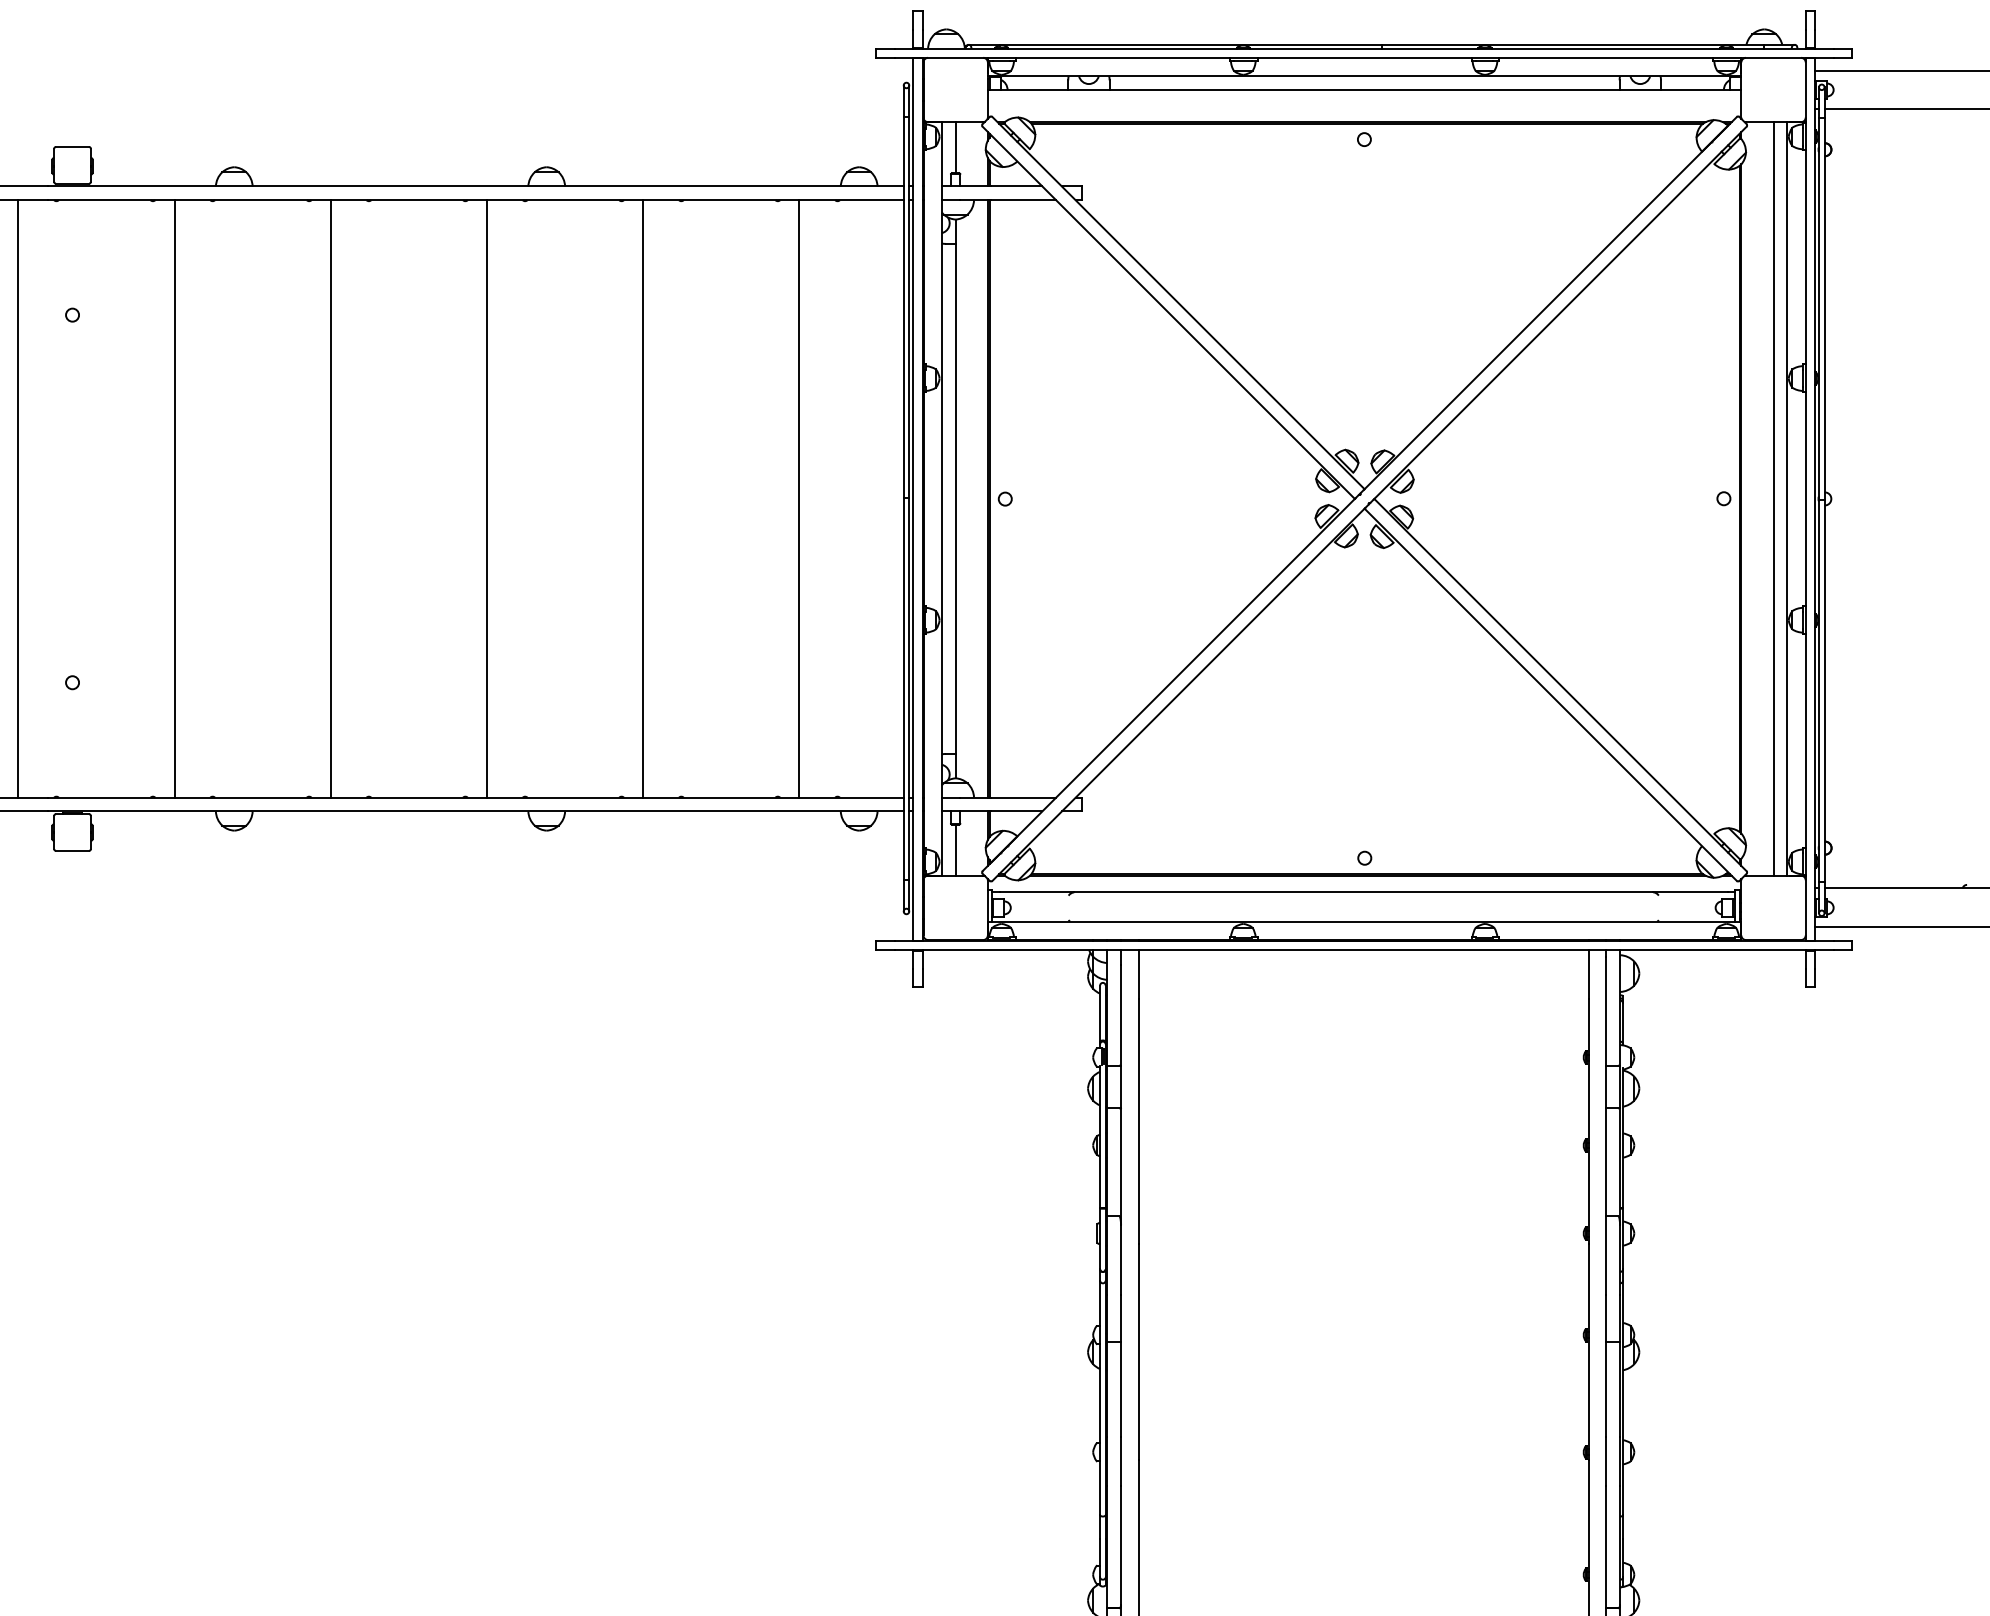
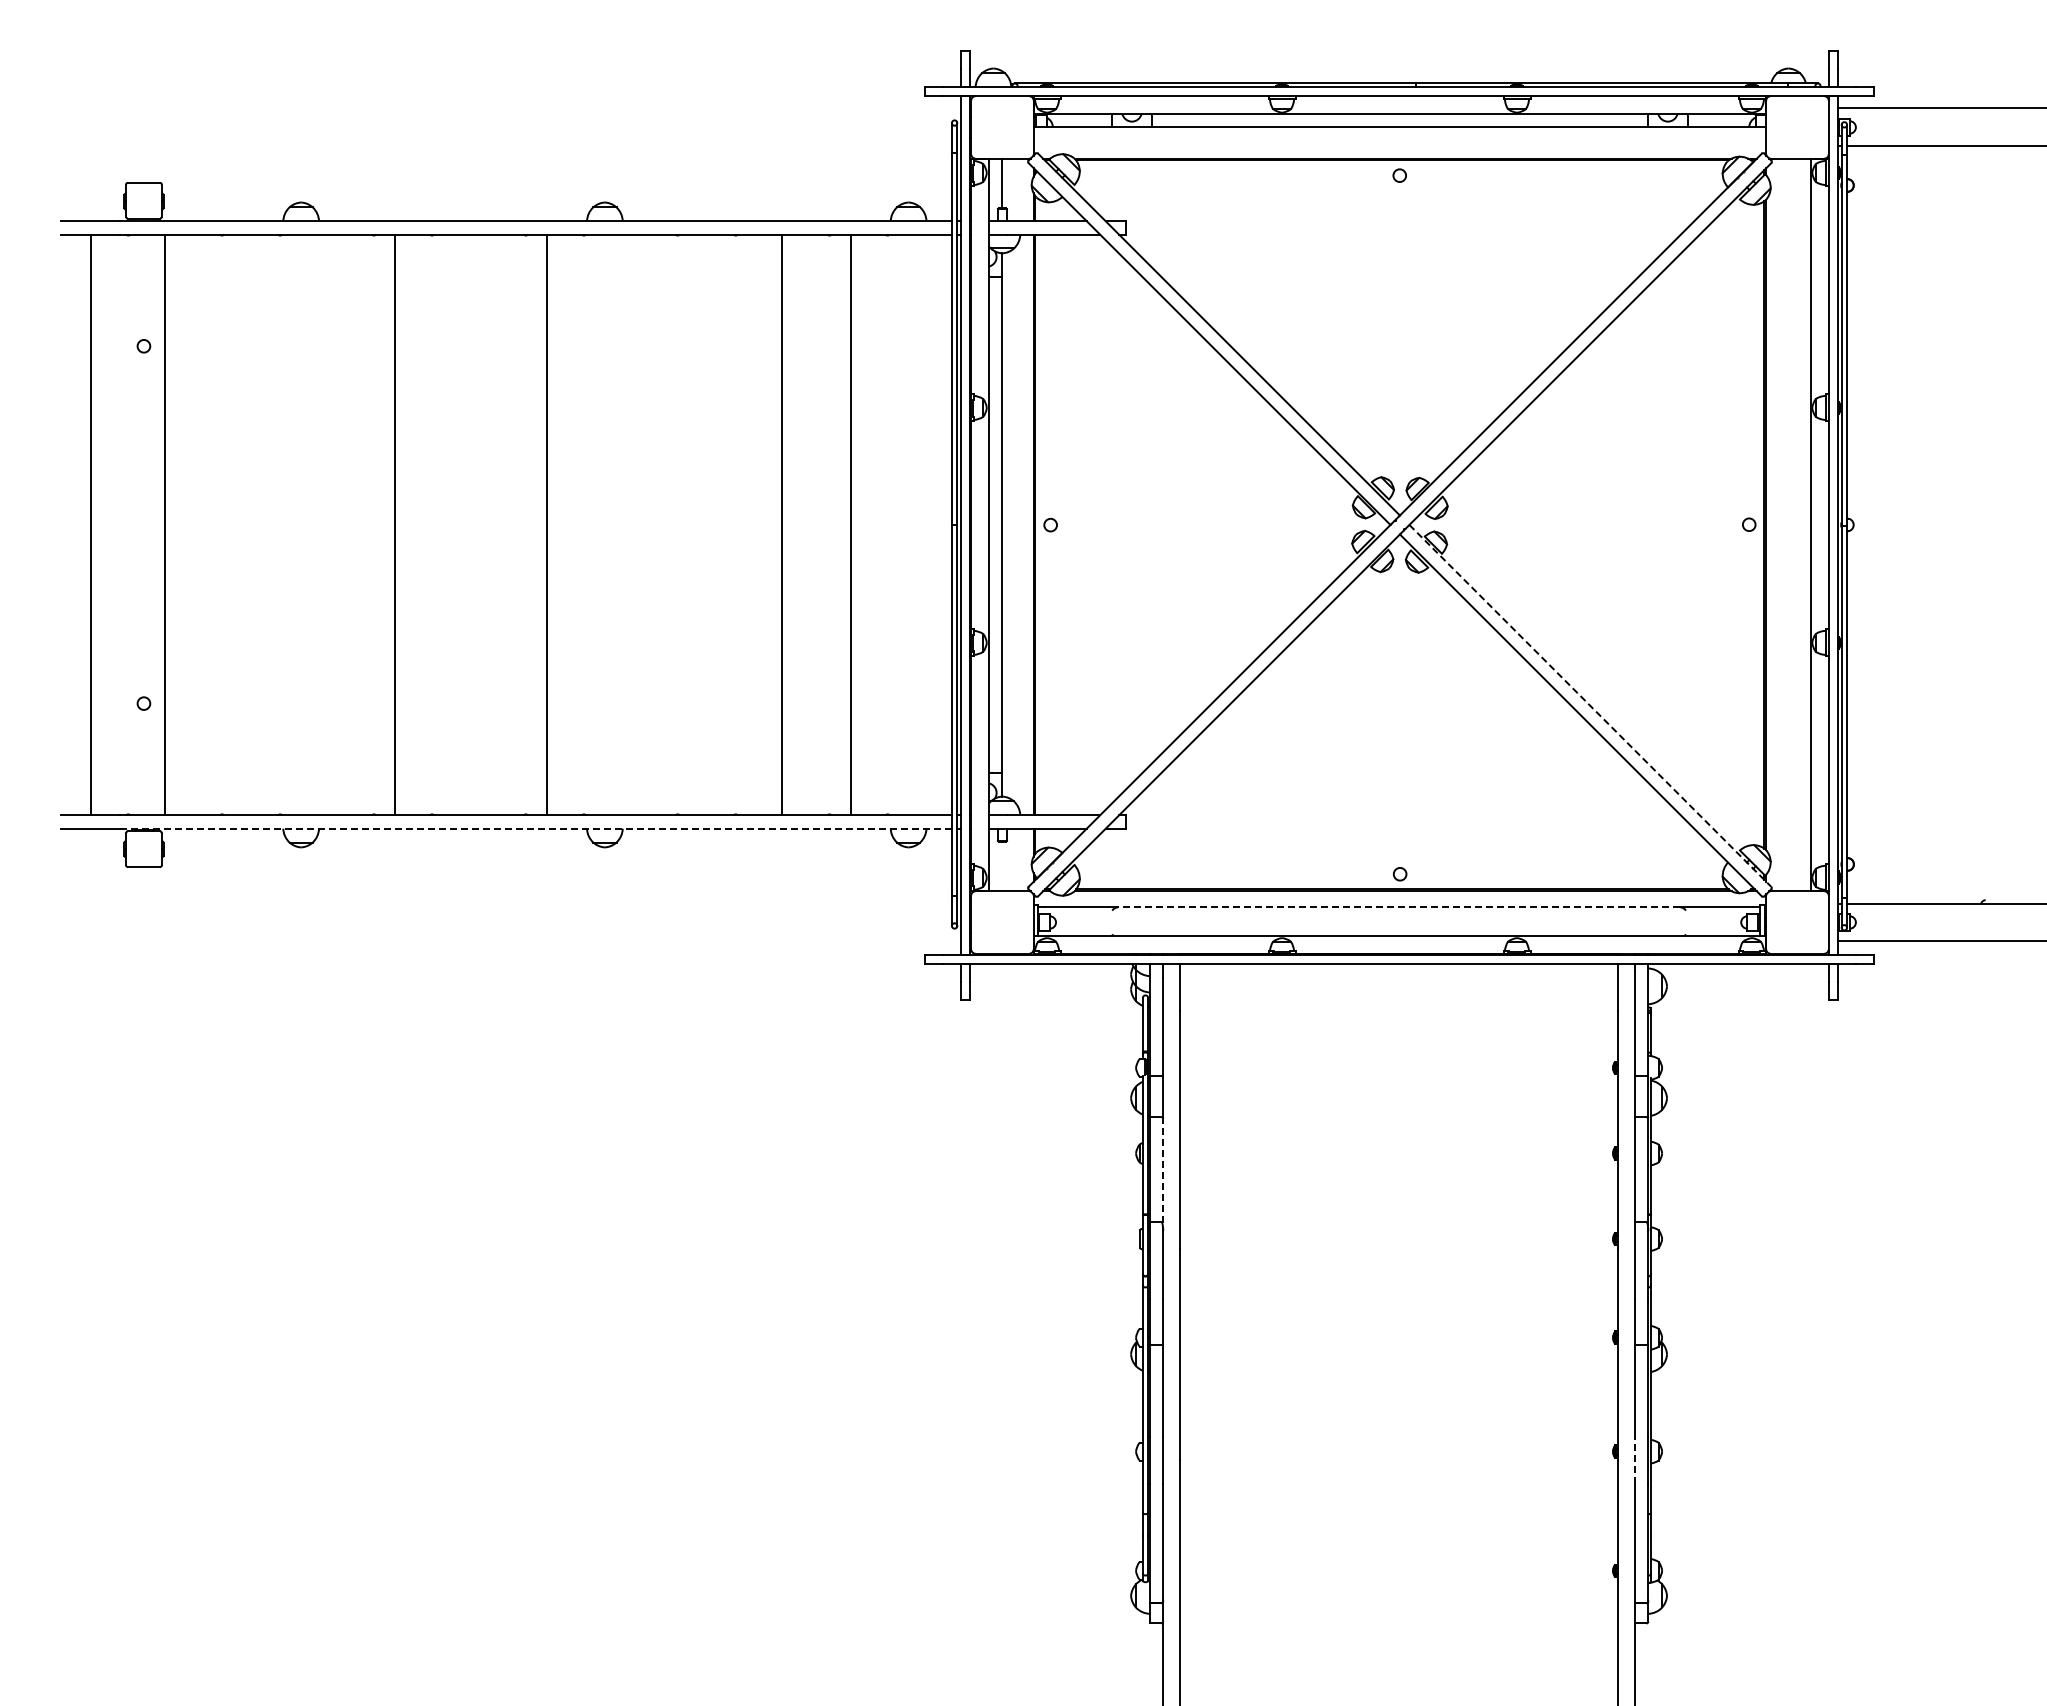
line: (174, 498) -> (165, 524), moved
line: (643, 498) -> (781, 524), moved
line: (1773, 498) -> (1797, 524), removed
line: (1560, 684) -> (1590, 705), solid -> dashed
line: (475, 811) -> (535, 828), solid -> dashed
line: (955, 850) -> (1002, 866), removed
line: (1363, 892) -> (1398, 907), solid -> dashed
line: (1121, 1167) -> (1163, 1174), solid -> dashed
line: (1605, 1461) -> (1634, 1460), solid -> dashed

